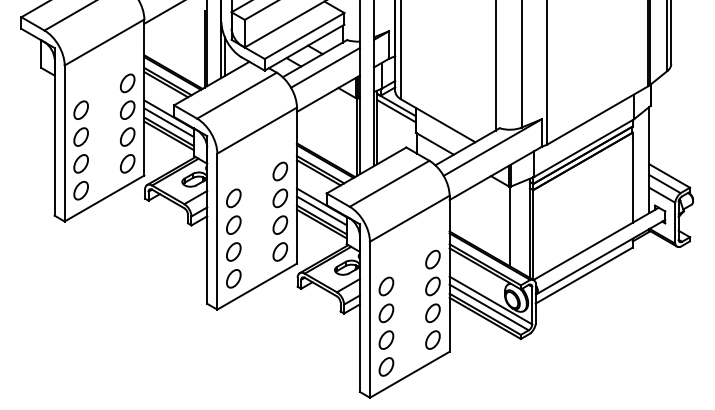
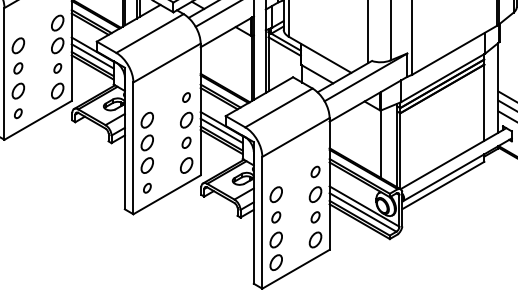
part: (80, 136) -> (17, 67), size x0.7
part: (127, 136) -> (57, 67), size x0.6
part: (279, 171) -> (185, 97), size x0.6
part: (80, 190) -> (17, 113), size x0.6
part: (279, 224) -> (185, 142), size x0.7
part: (432, 259) -> (315, 171), size x0.7
part: (233, 278) -> (147, 187), size x0.6
part: (386, 313) -> (276, 217), size x0.7
part: (432, 313) -> (315, 217), size x0.7

